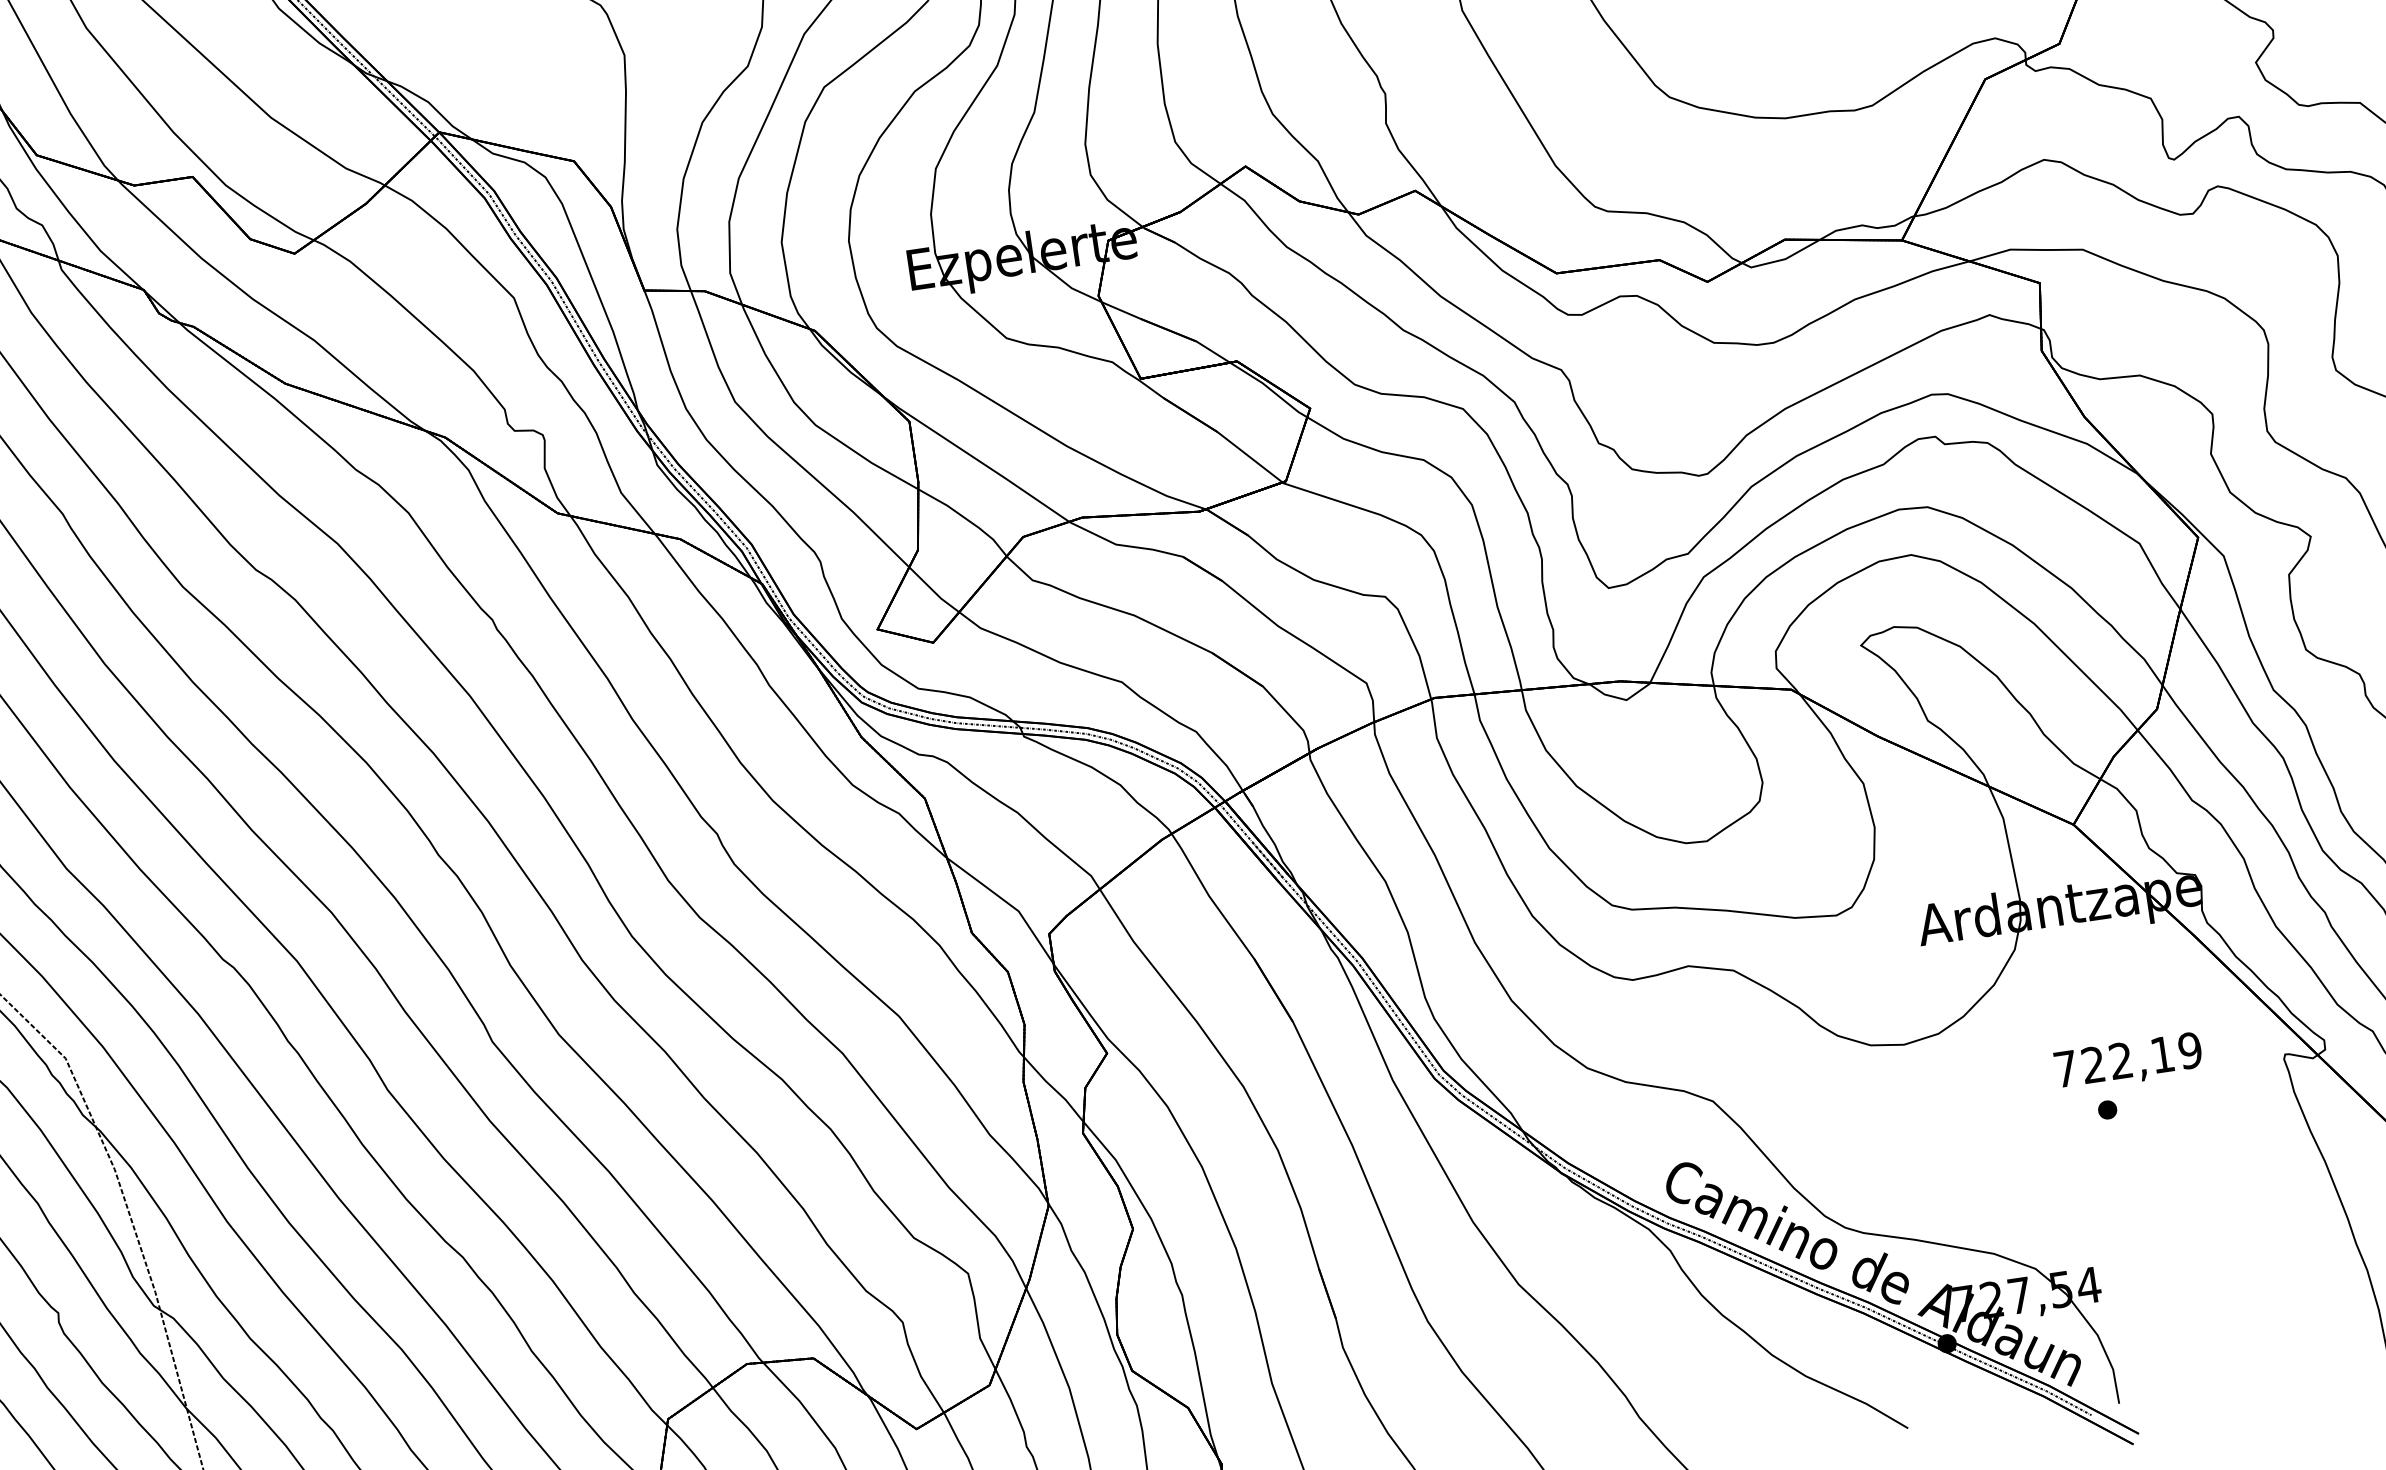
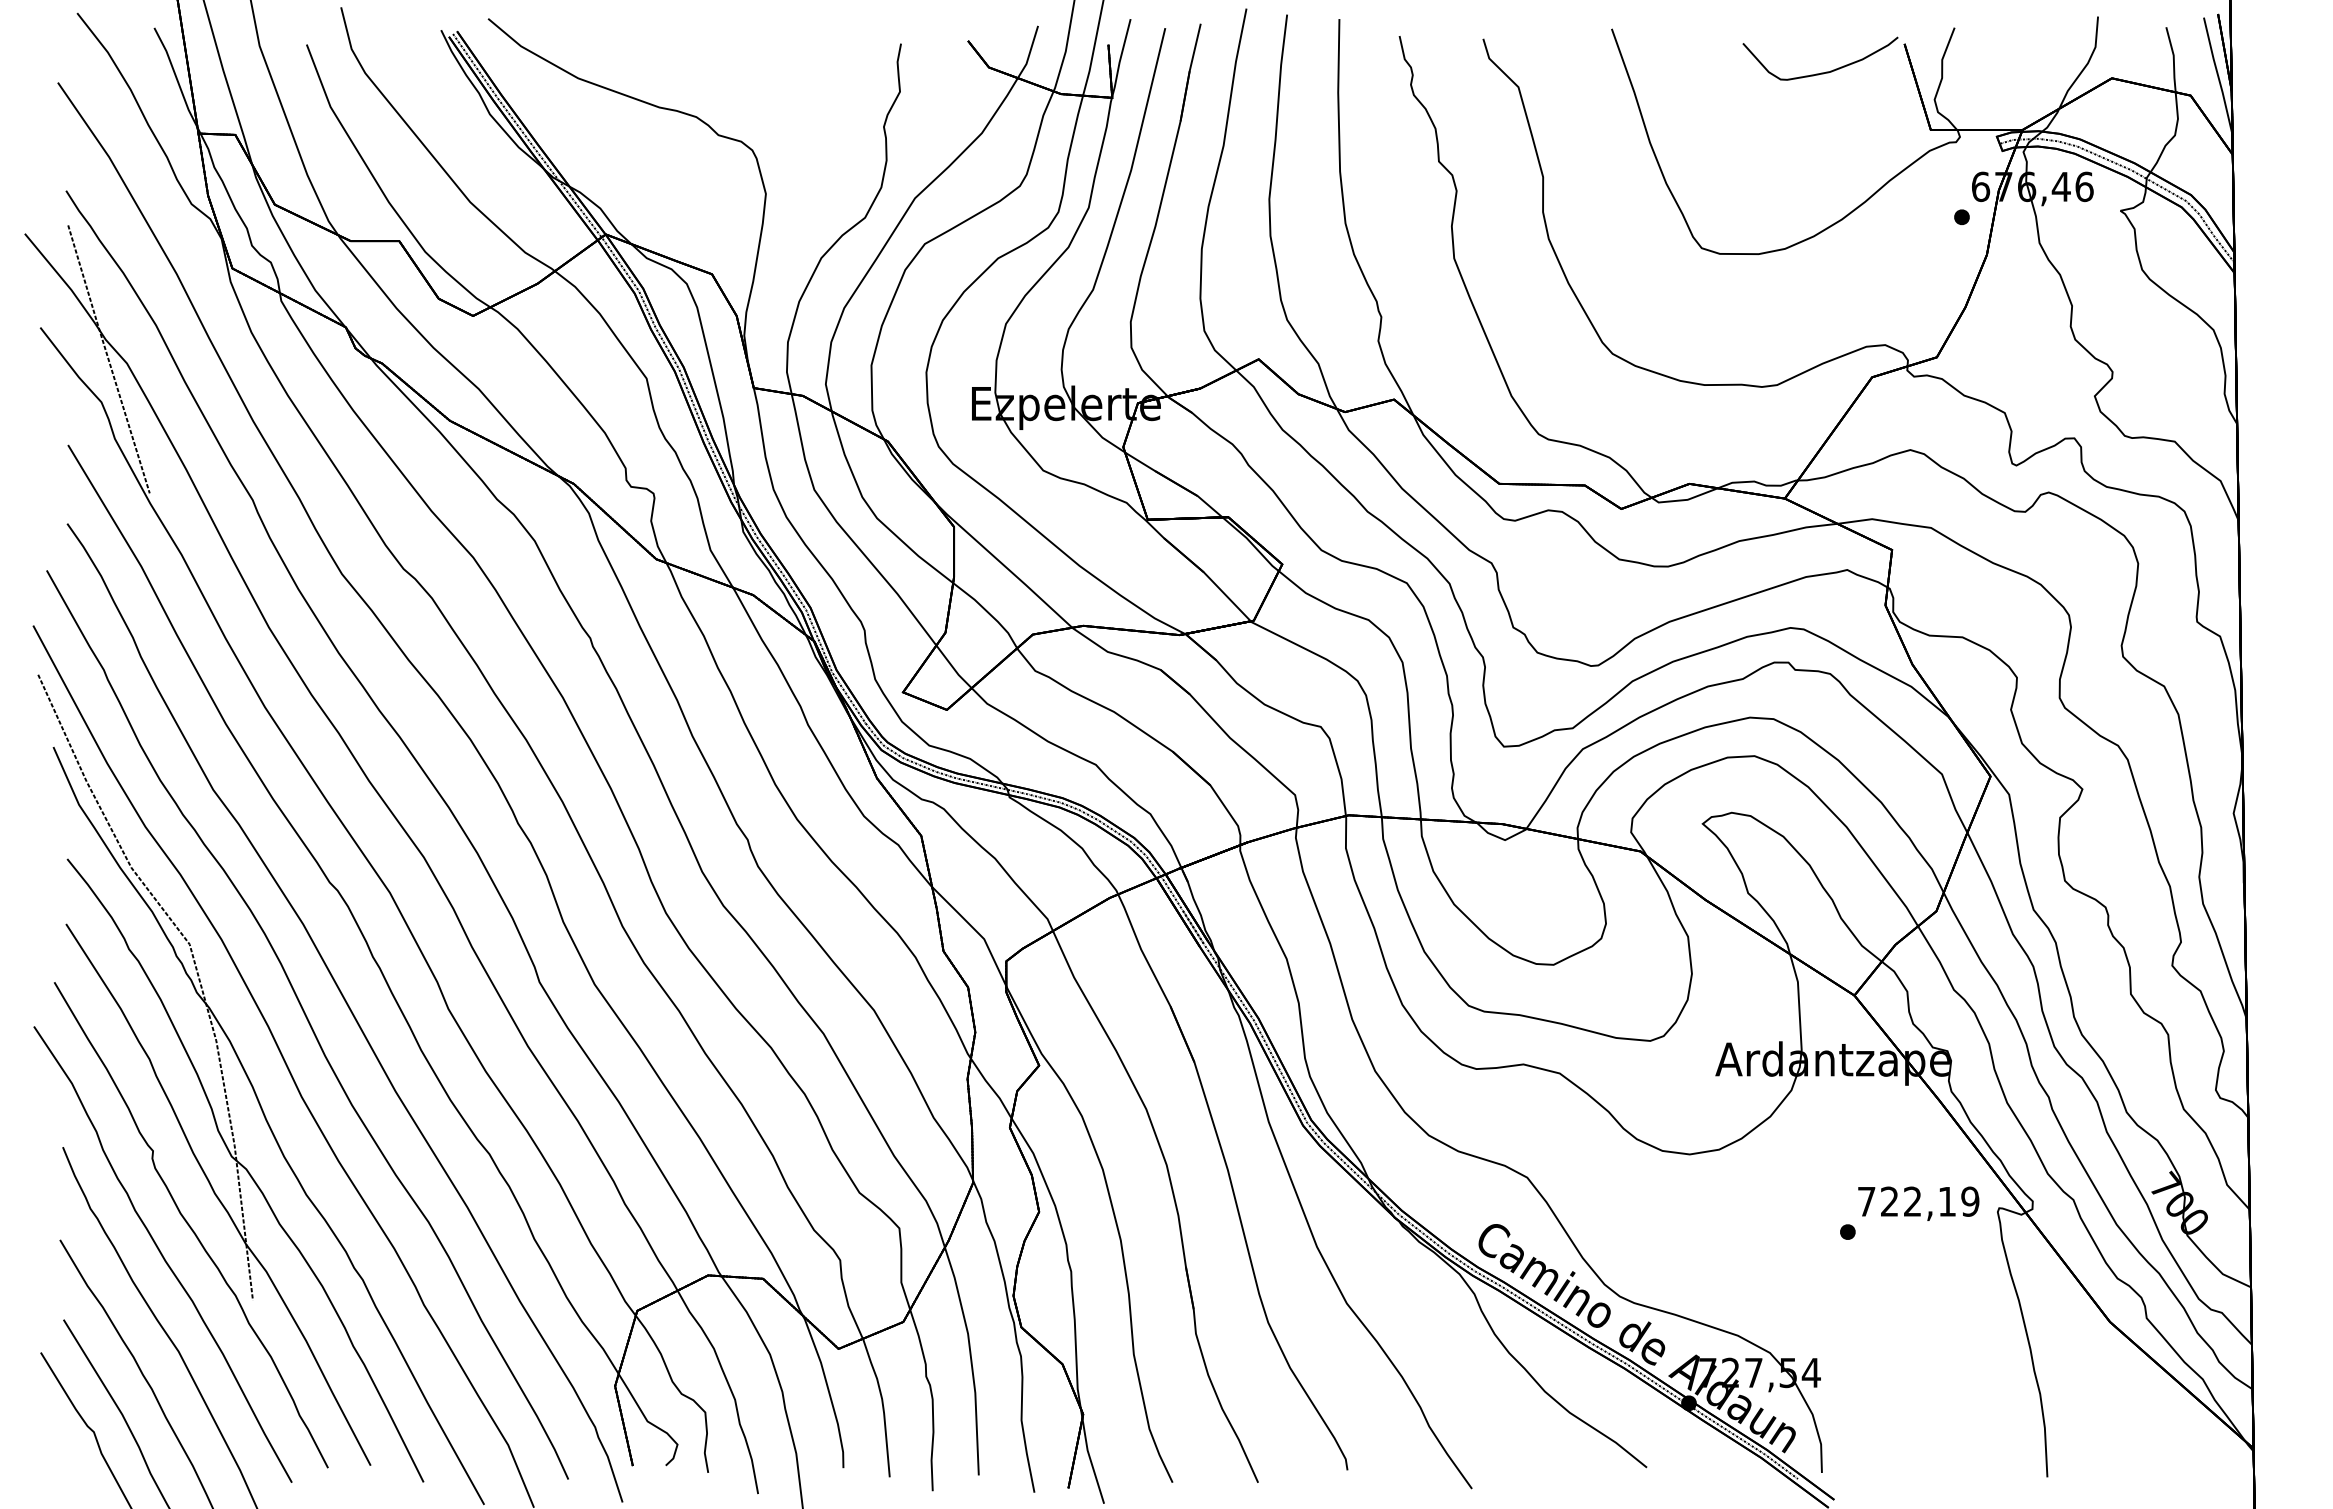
text: (2128, 1061) -> (1918, 1203), moved

